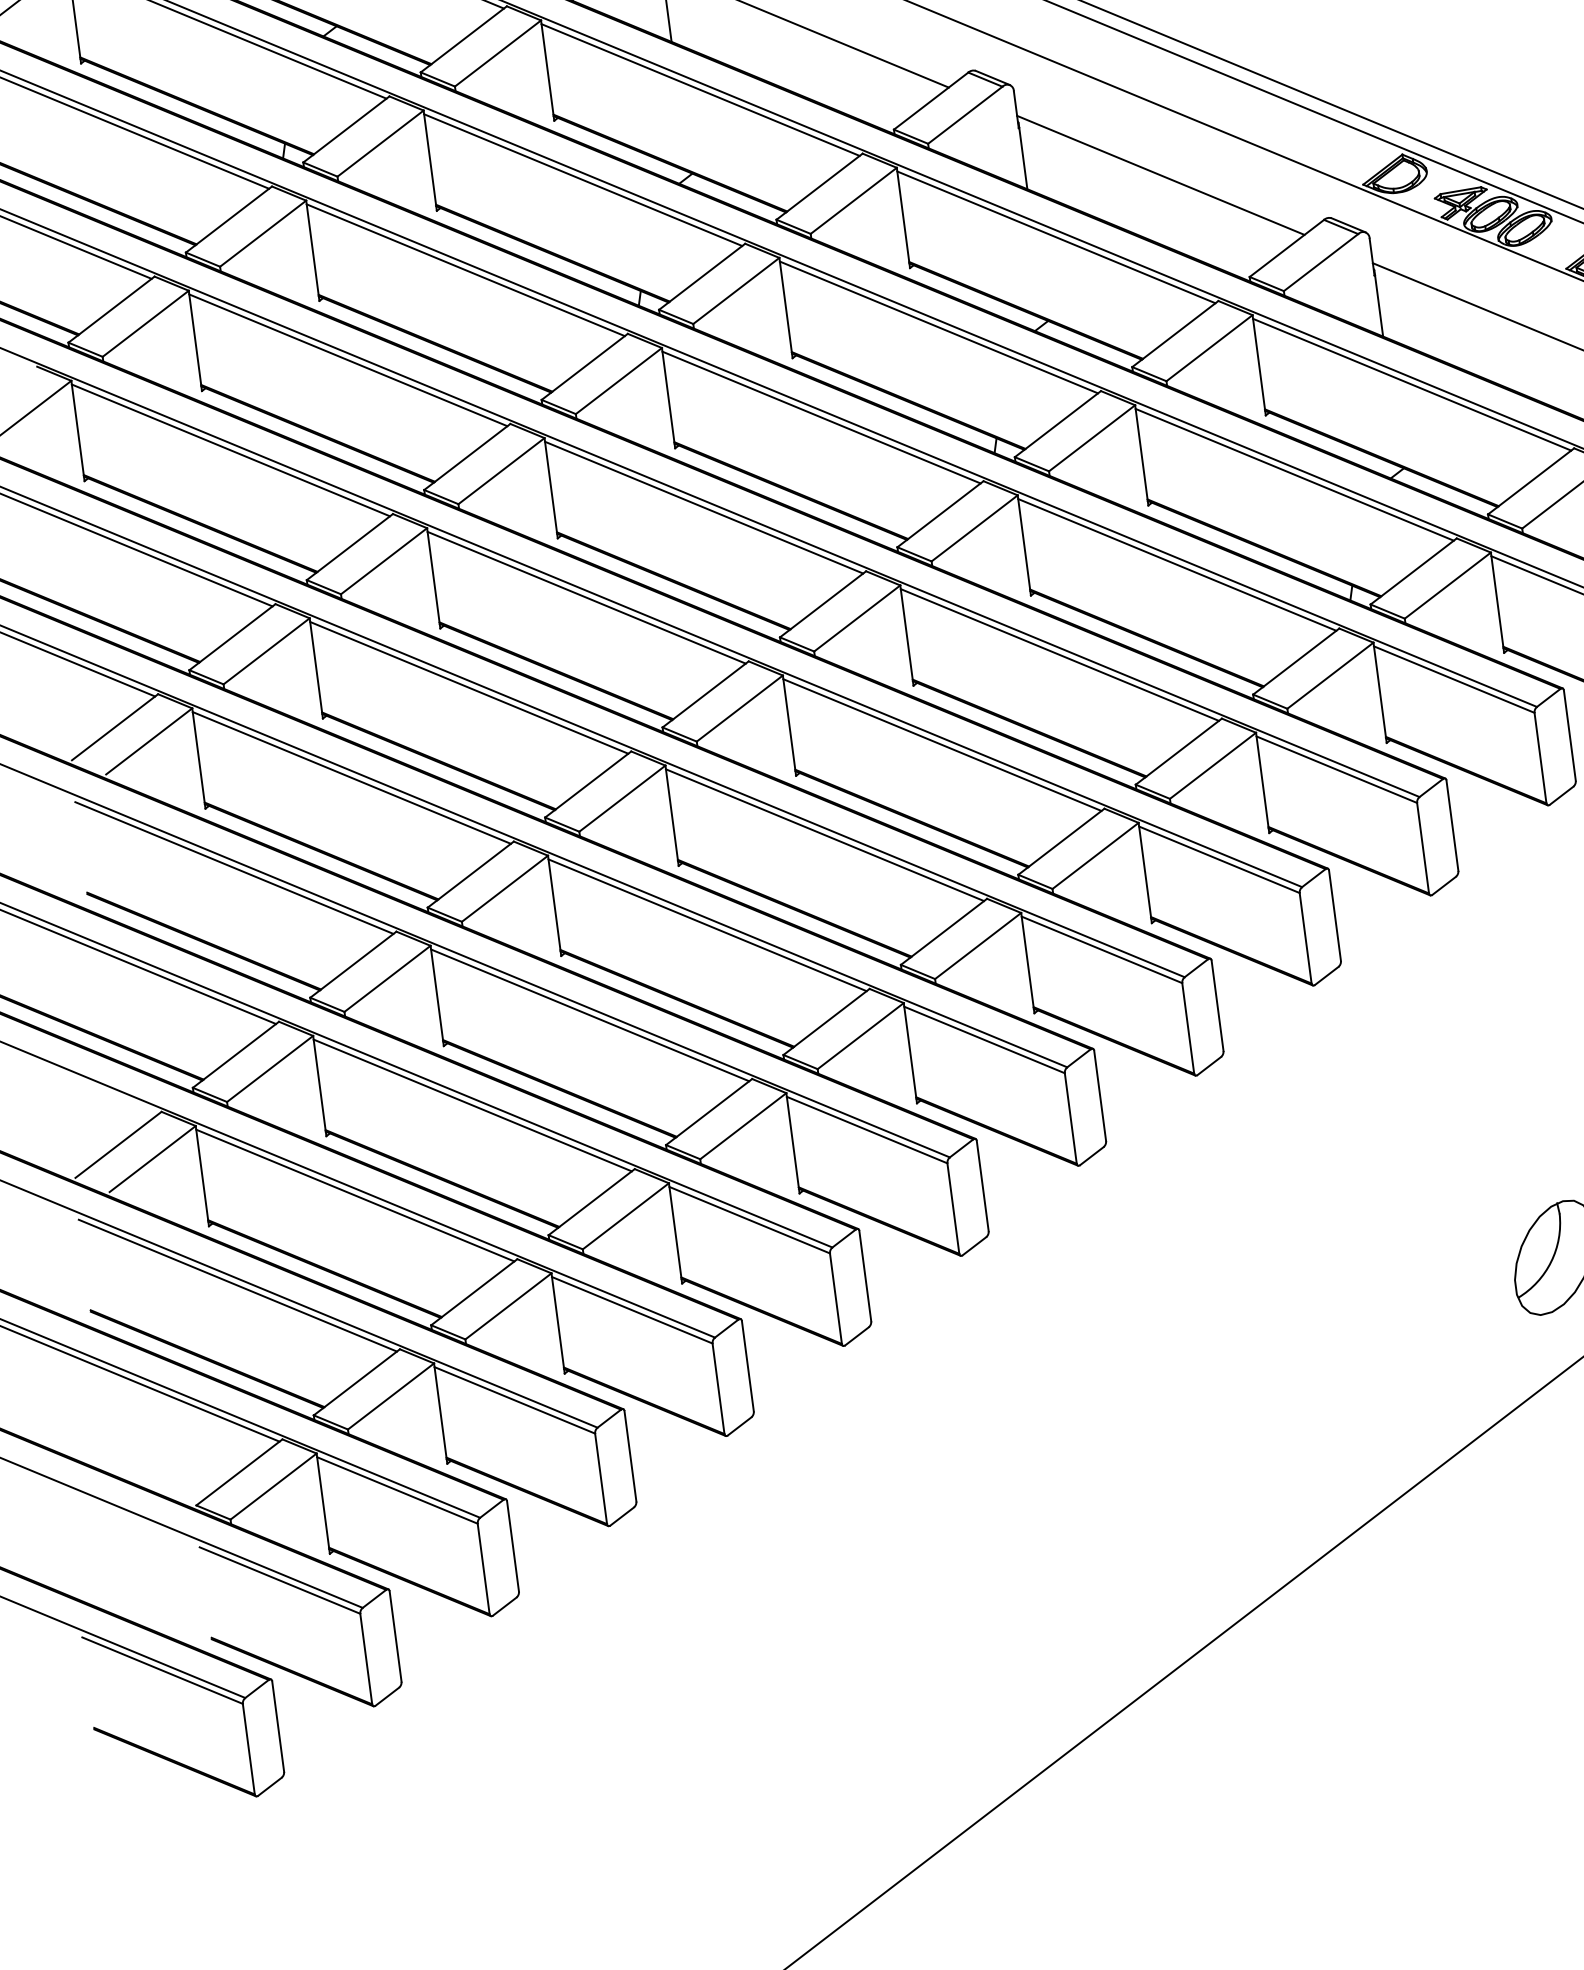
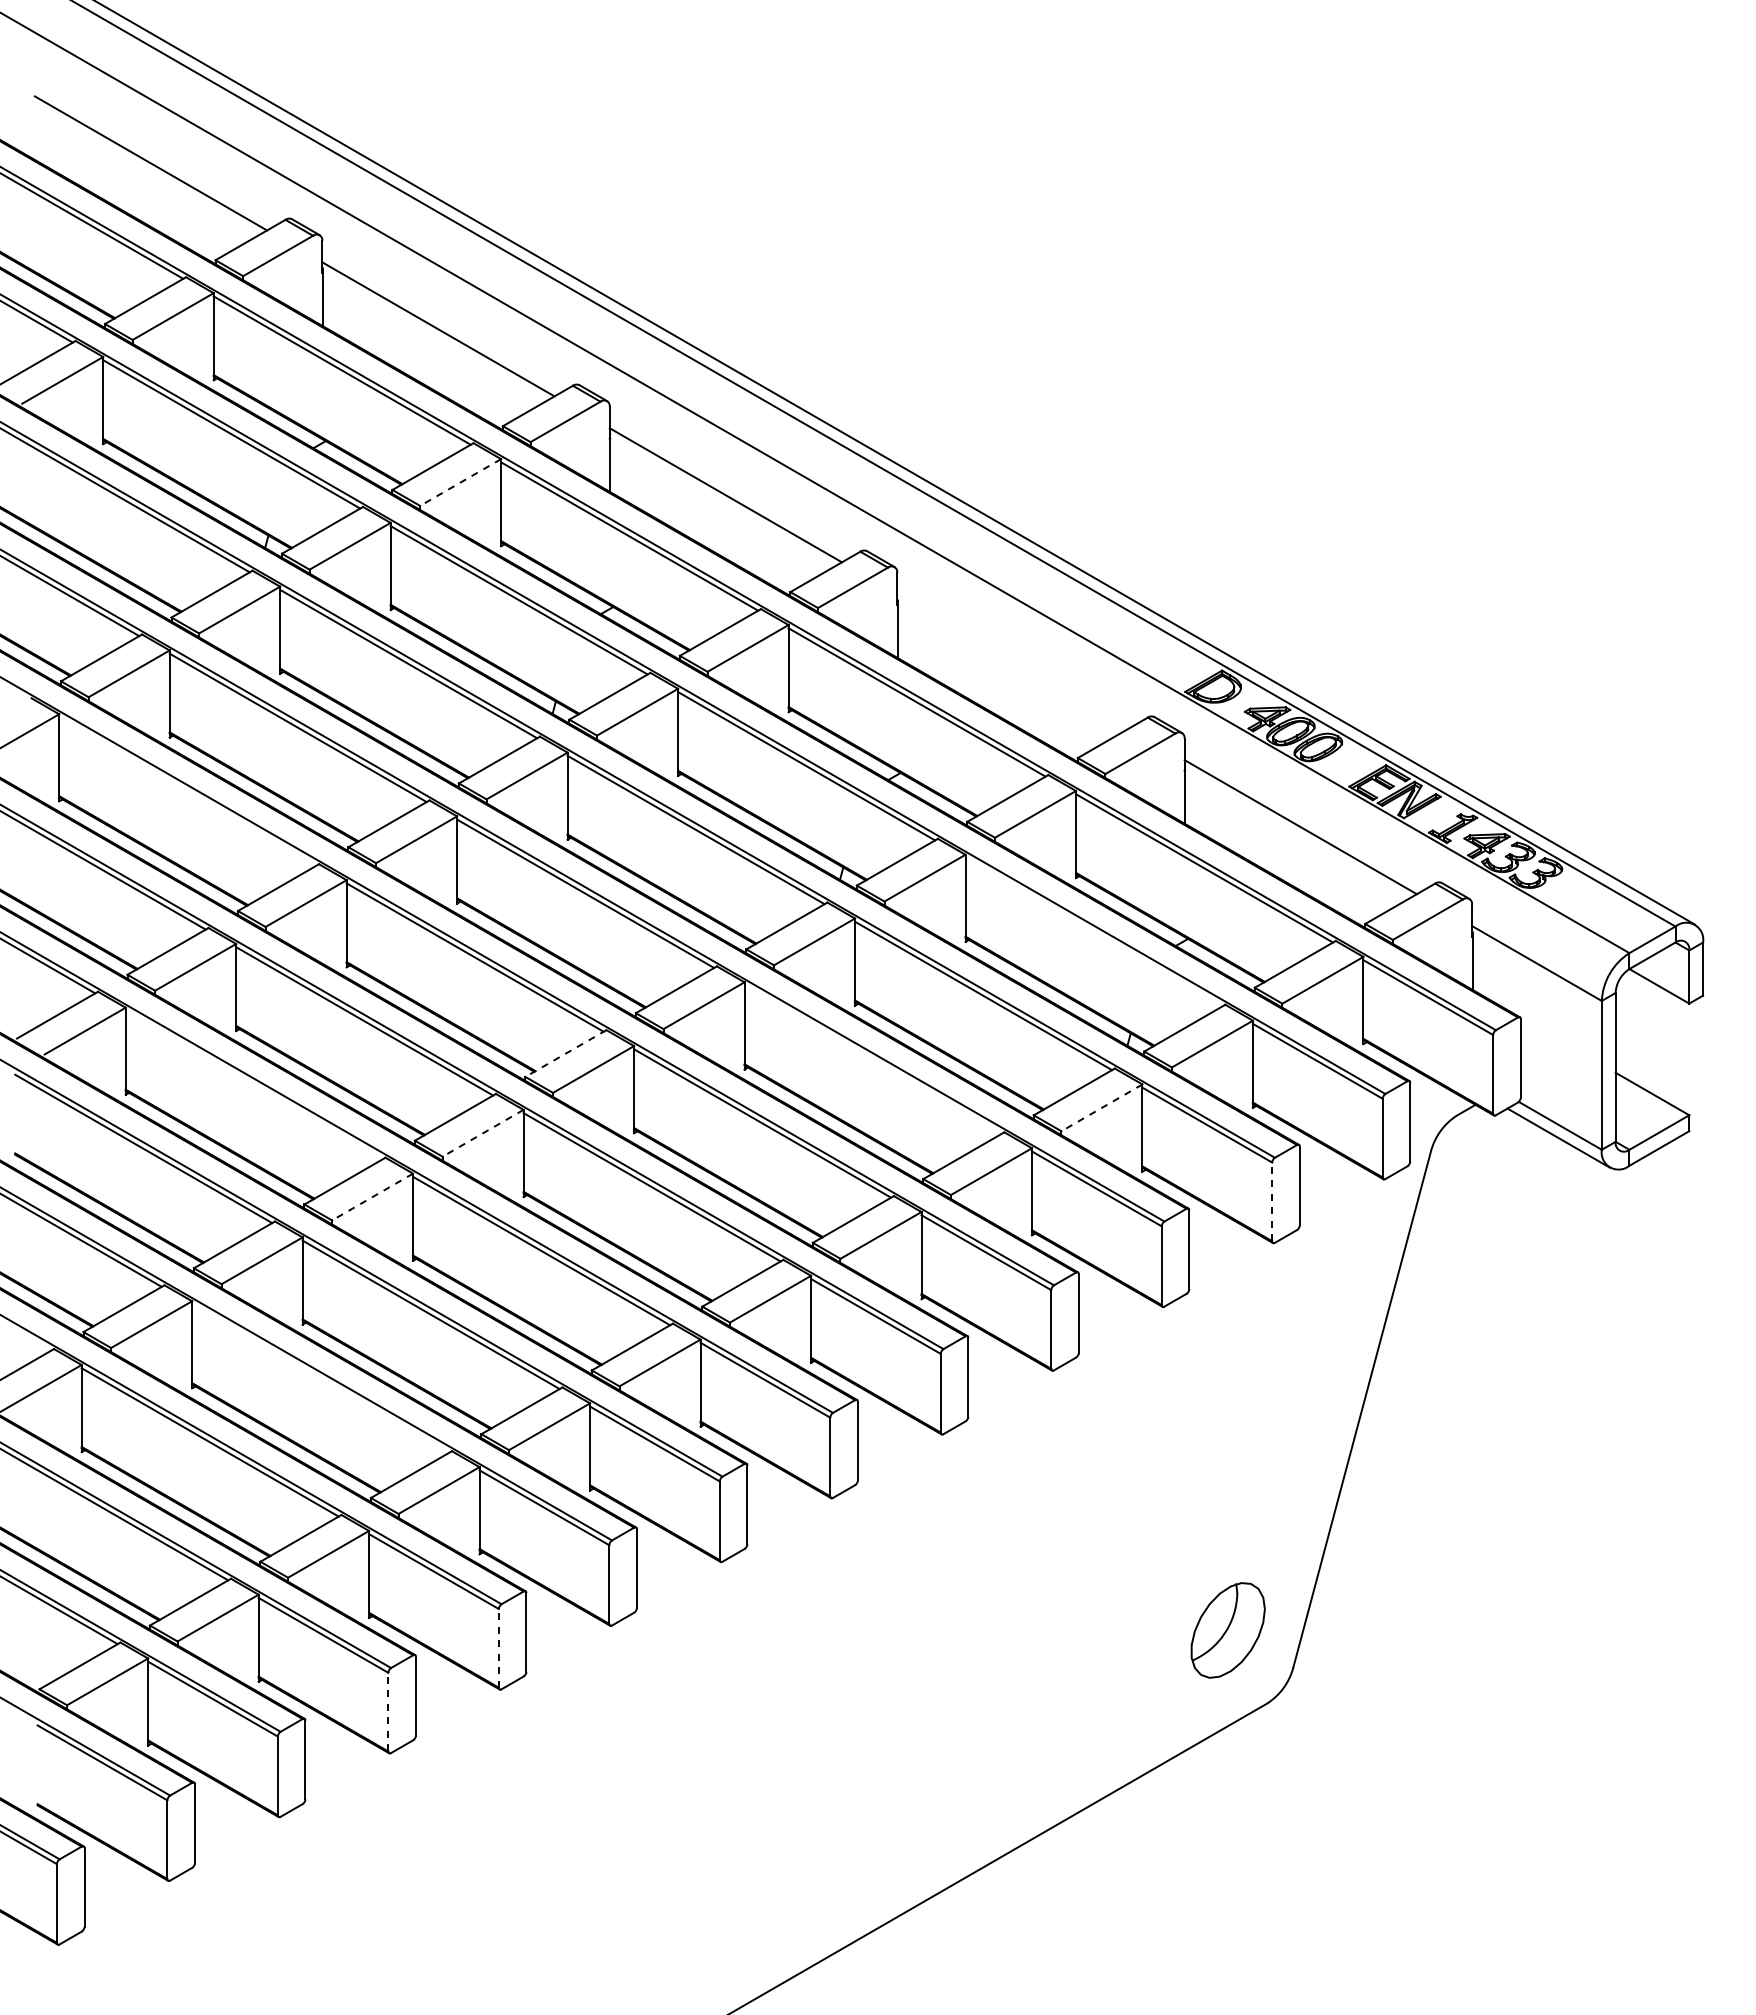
line: (497, 53) -> (460, 482), solid -> dashed
line: (1161, 175) -> (1013, 661), removed
line: (230, 450) -> (187, 791), removed
line: (1294, 474) -> (1093, 931), removed
line: (1059, 654) -> (872, 1059), removed
line: (1329, 675) -> (1101, 1107), solid -> dashed
line: (705, 694) -> (565, 1053), solid -> dashed
line: (1540, 757) -> (1272, 1201), solid -> dashed
line: (350, 777) -> (253, 1084), removed
line: (622, 798) -> (483, 1133), solid -> dashed
line: (504, 889) -> (372, 1197), solid -> dashed
line: (472, 1105) -> (320, 1378), removed
line: (718, 1387) -> (498, 1647), solid -> dashed
line: (601, 1478) -> (388, 1711), solid -> dashed

